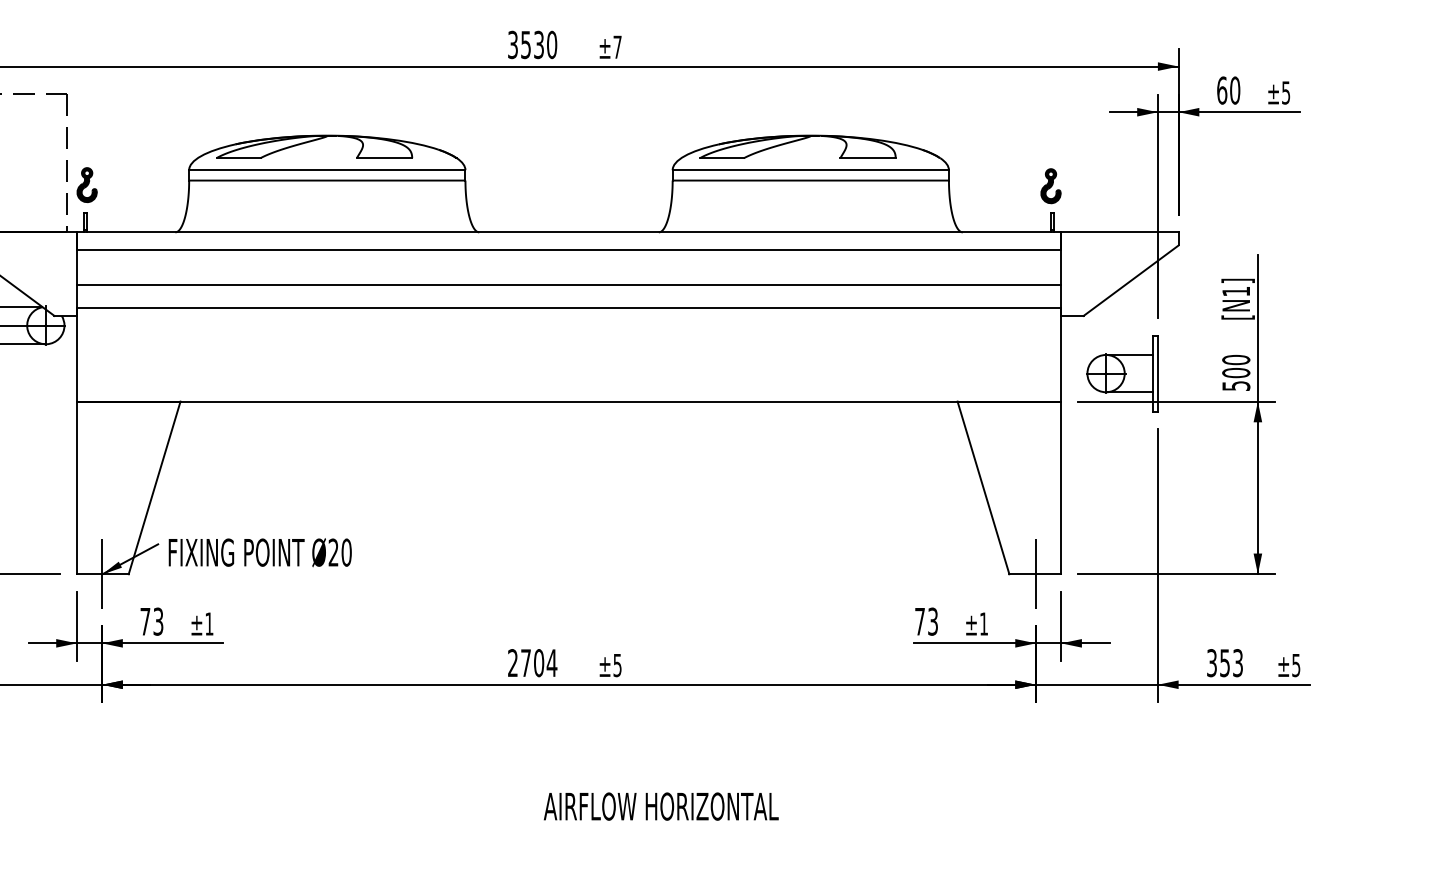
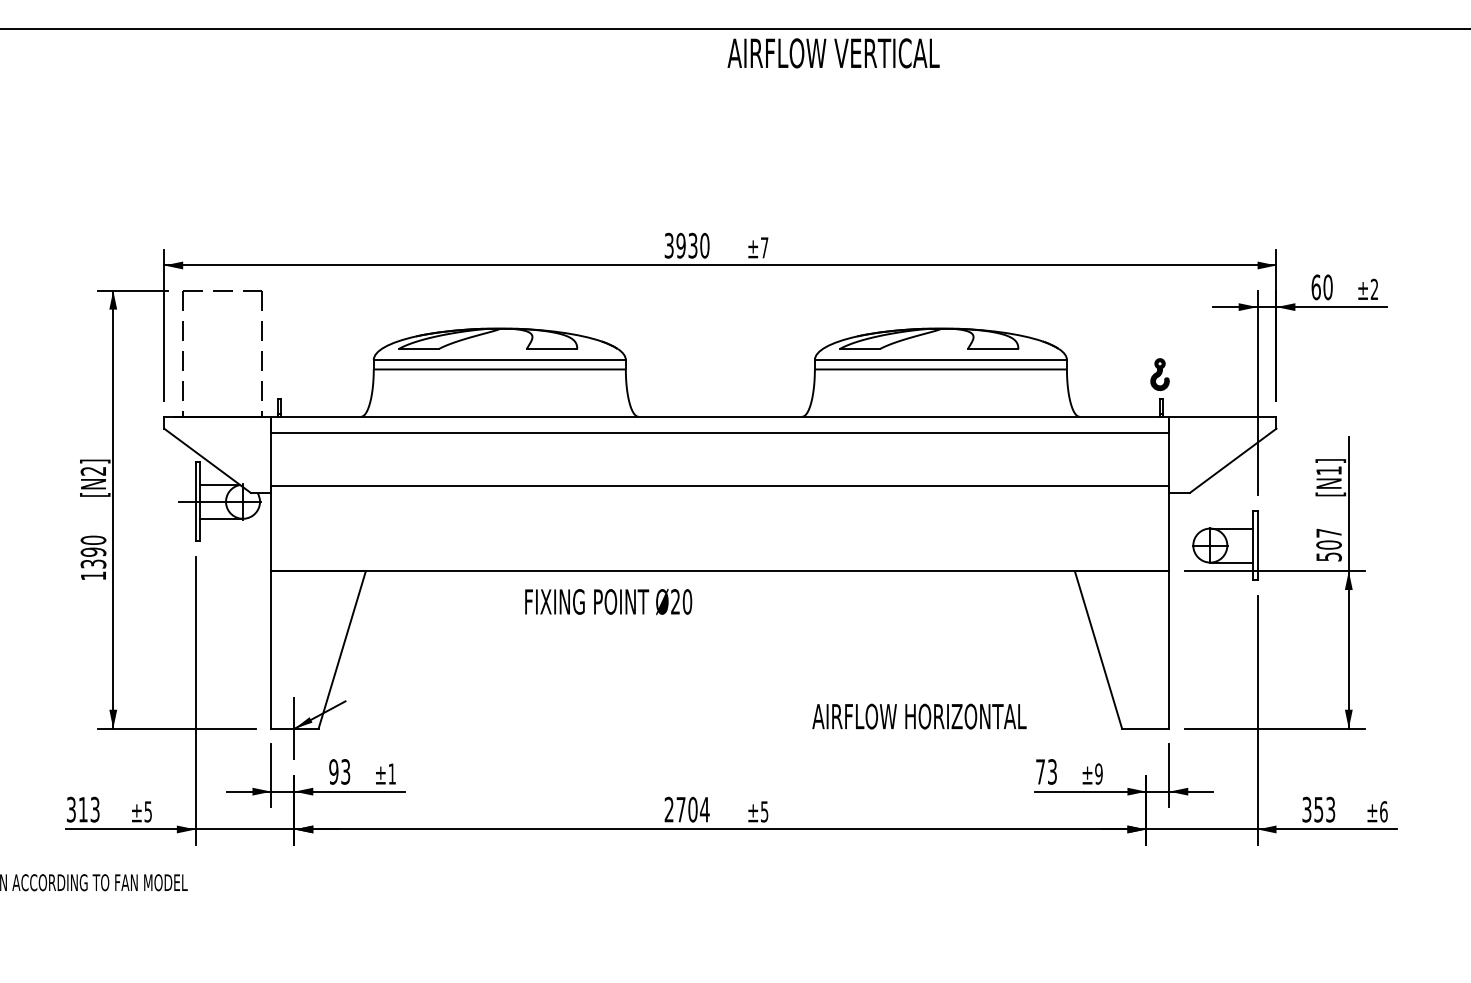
text: (525, 44) -> (680, 245), 3530 -> 3930
text: (1286, 92) -> (1374, 289), ±5 -> ±2
part: (86, 184) -> (280, 373), removed
line: (569, 284) -> (720, 464), removed
text: (1235, 359) -> (1328, 532), 500 -> 507
text: (260, 552) -> (608, 601), moved
line: (1036, 574) -> (1146, 728), removed
text: (145, 621) -> (333, 771), 73 -> 93
text: (983, 623) -> (1098, 773), ±1 -> ±9
text: (1295, 665) -> (1383, 811), ±5 -> ±6
text: (661, 806) -> (919, 716), moved

